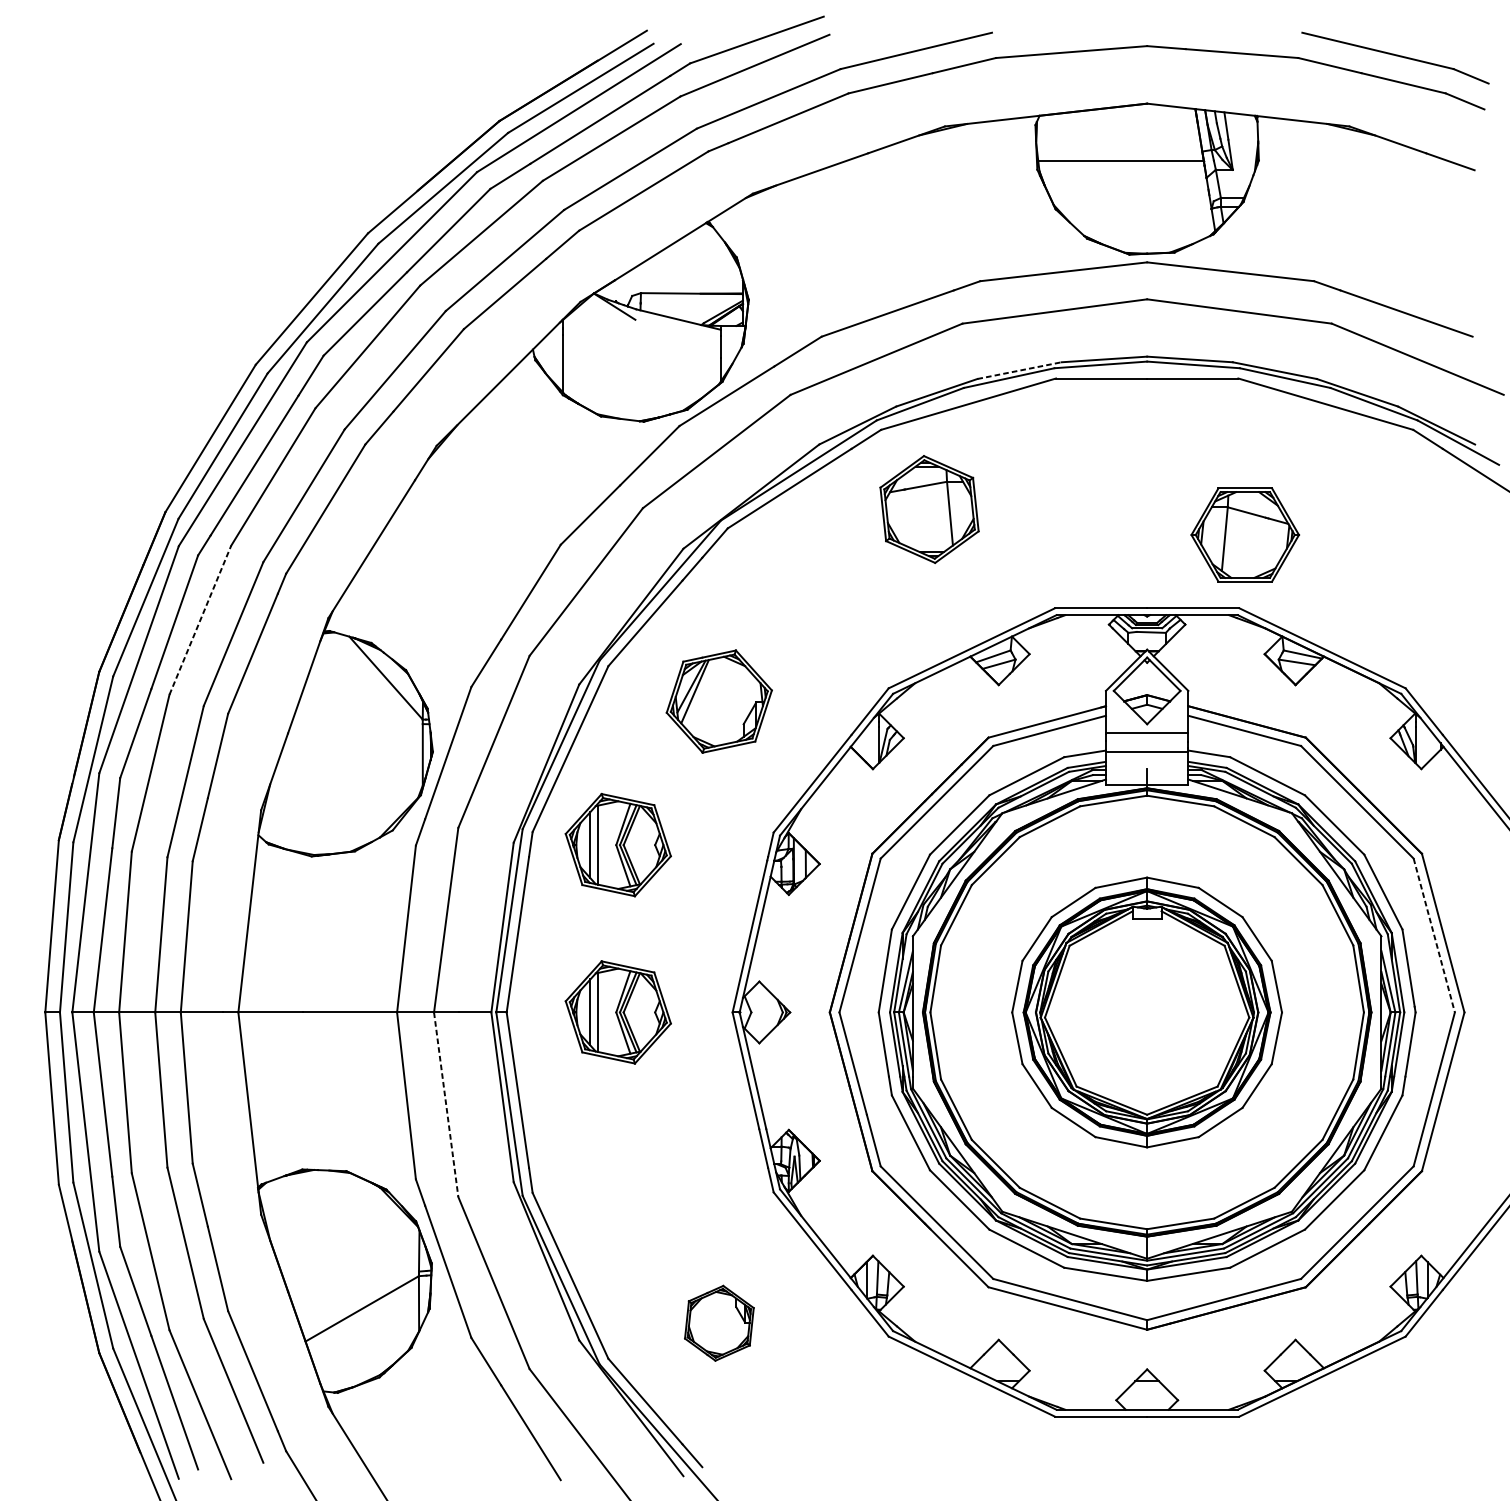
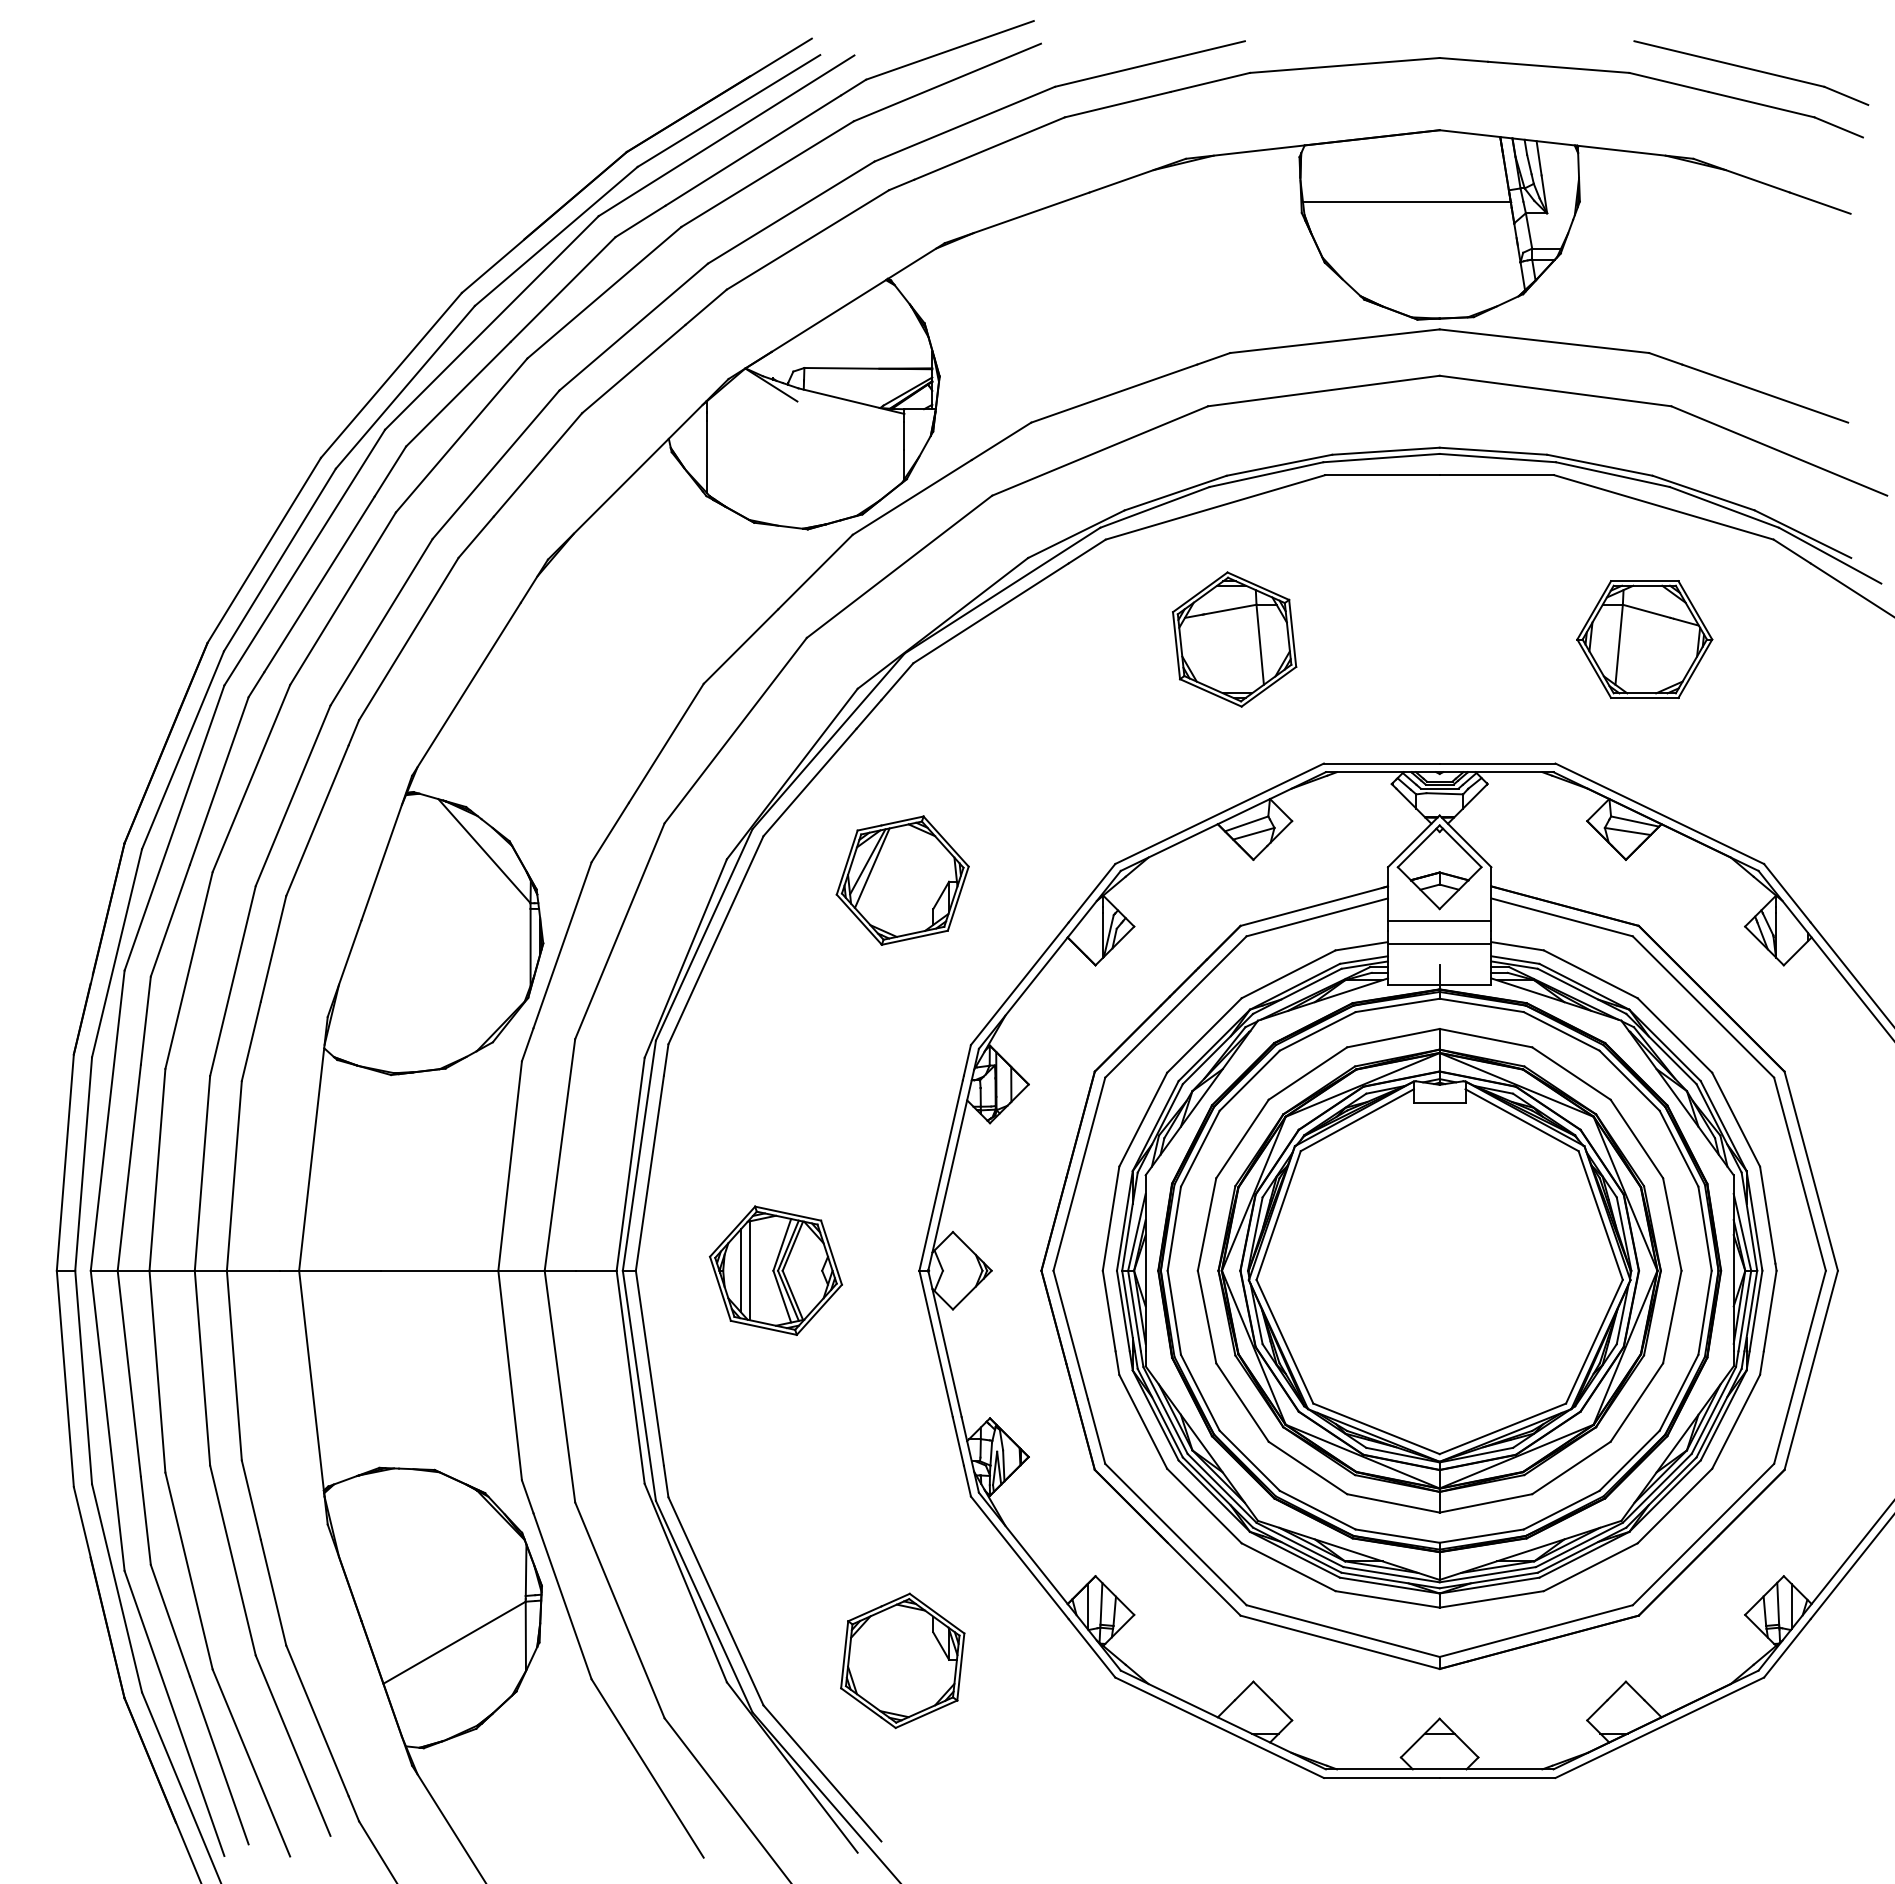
line: (1019, 370) -> (1279, 465), dashed -> solid
part: (929, 509) -> (1234, 639), moved
part: (1245, 534) -> (1644, 639), moved
line: (200, 620) -> (251, 778), dashed -> solid
part: (617, 844) -> (775, 1060), removed
line: (1434, 935) -> (1800, 1174), dashed -> solid
part: (1147, 1012) -> (1439, 1270), size x1.43
line: (445, 1104) -> (559, 1386), dashed -> solid
part: (719, 1323) -> (902, 1660), size x1.43

